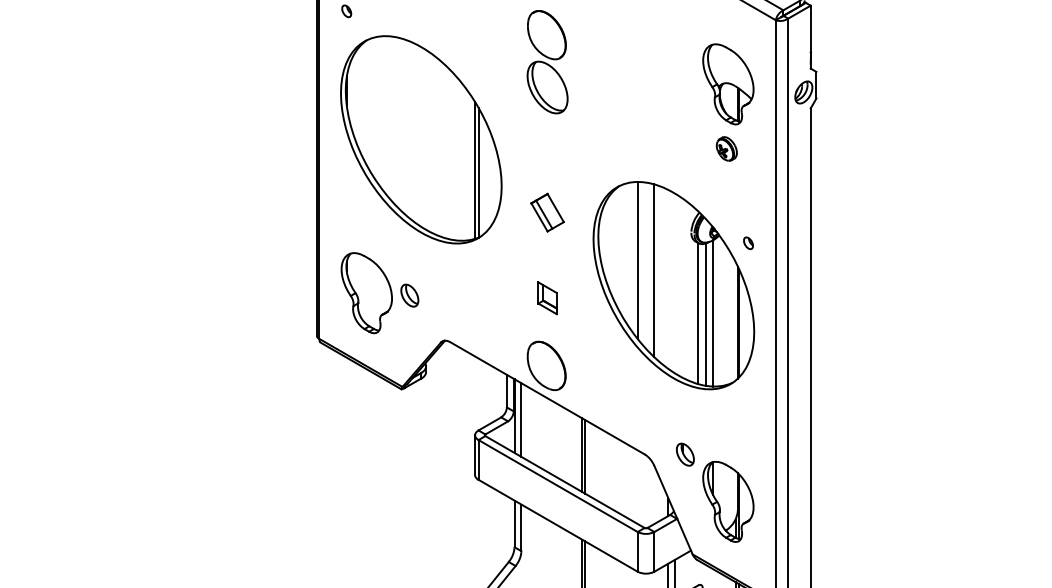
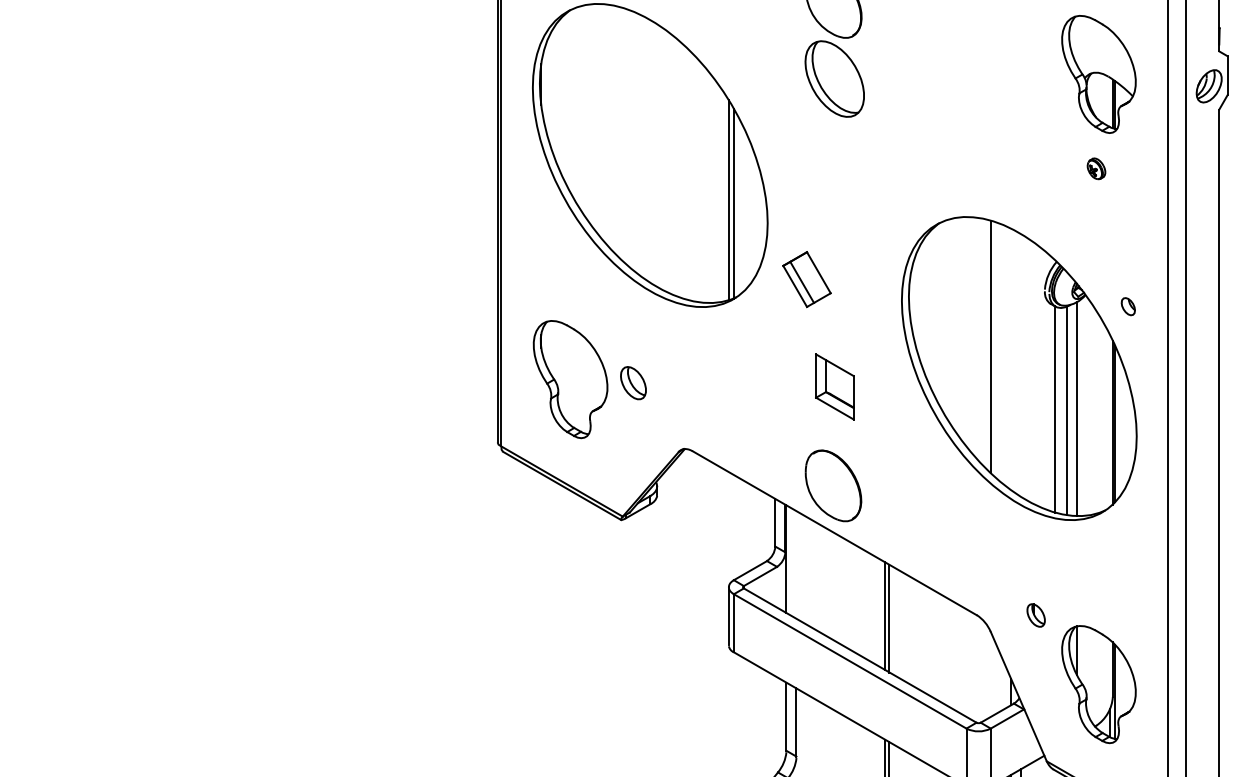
part: (726, 148) -> (1096, 168), size x0.6
part: (547, 212) -> (806, 279), moved
line: (637, 260) -> (966, 331), removed
part: (547, 298) -> (834, 387), size x1.4
line: (521, 419) -> (796, 564), removed
part: (685, 454) -> (1036, 615), size x0.7

